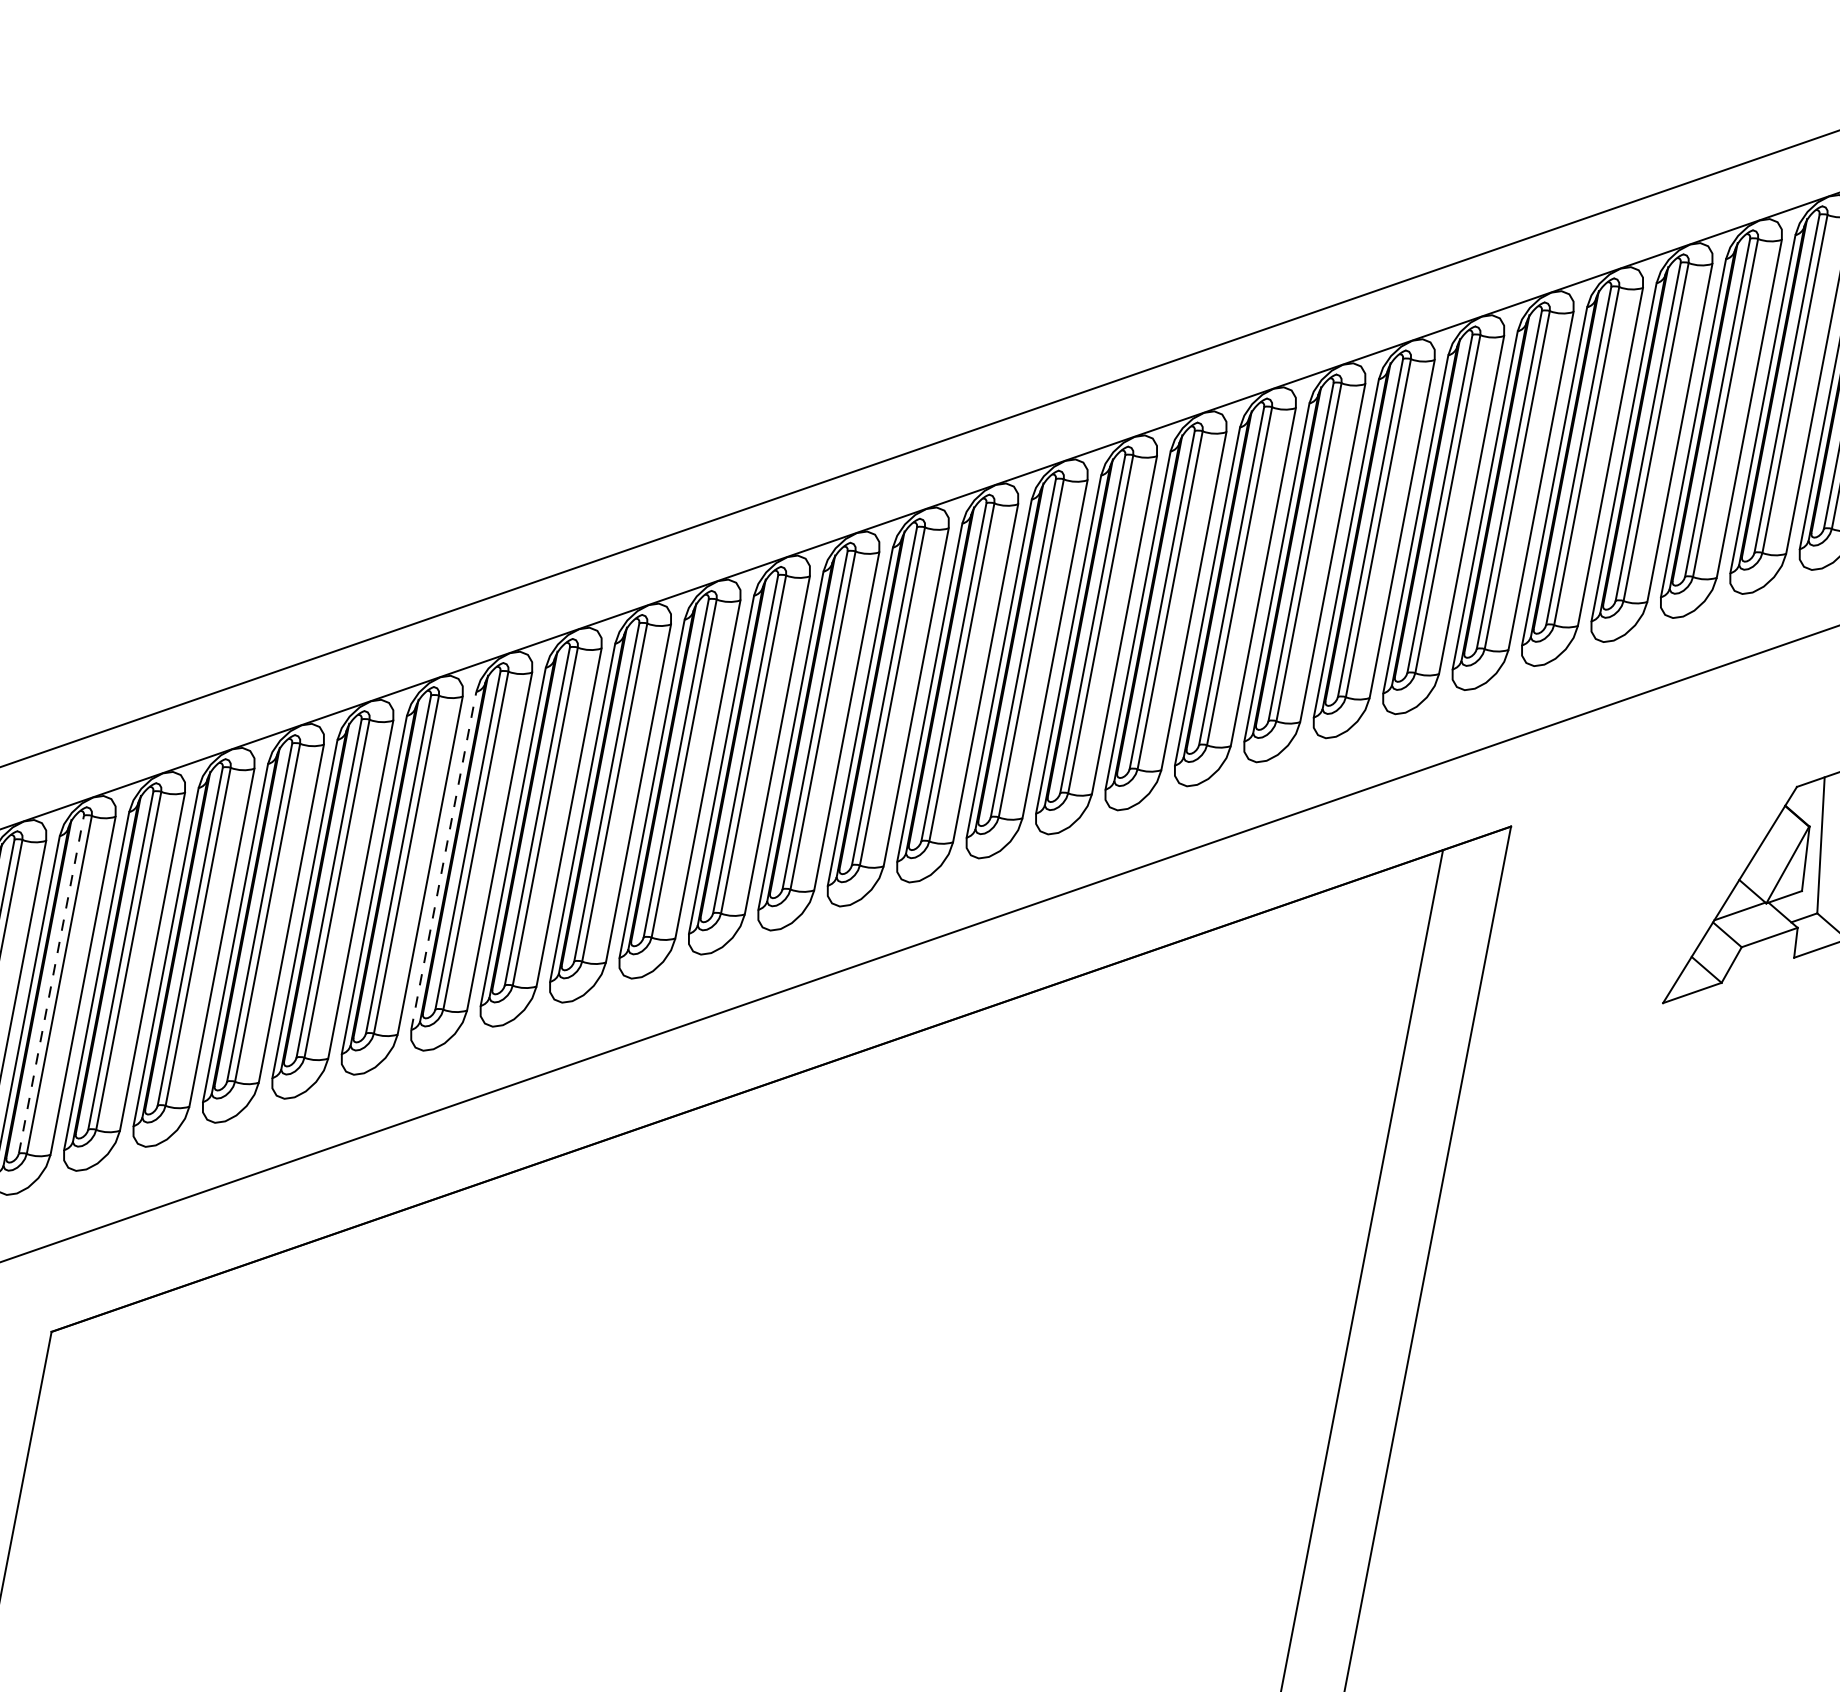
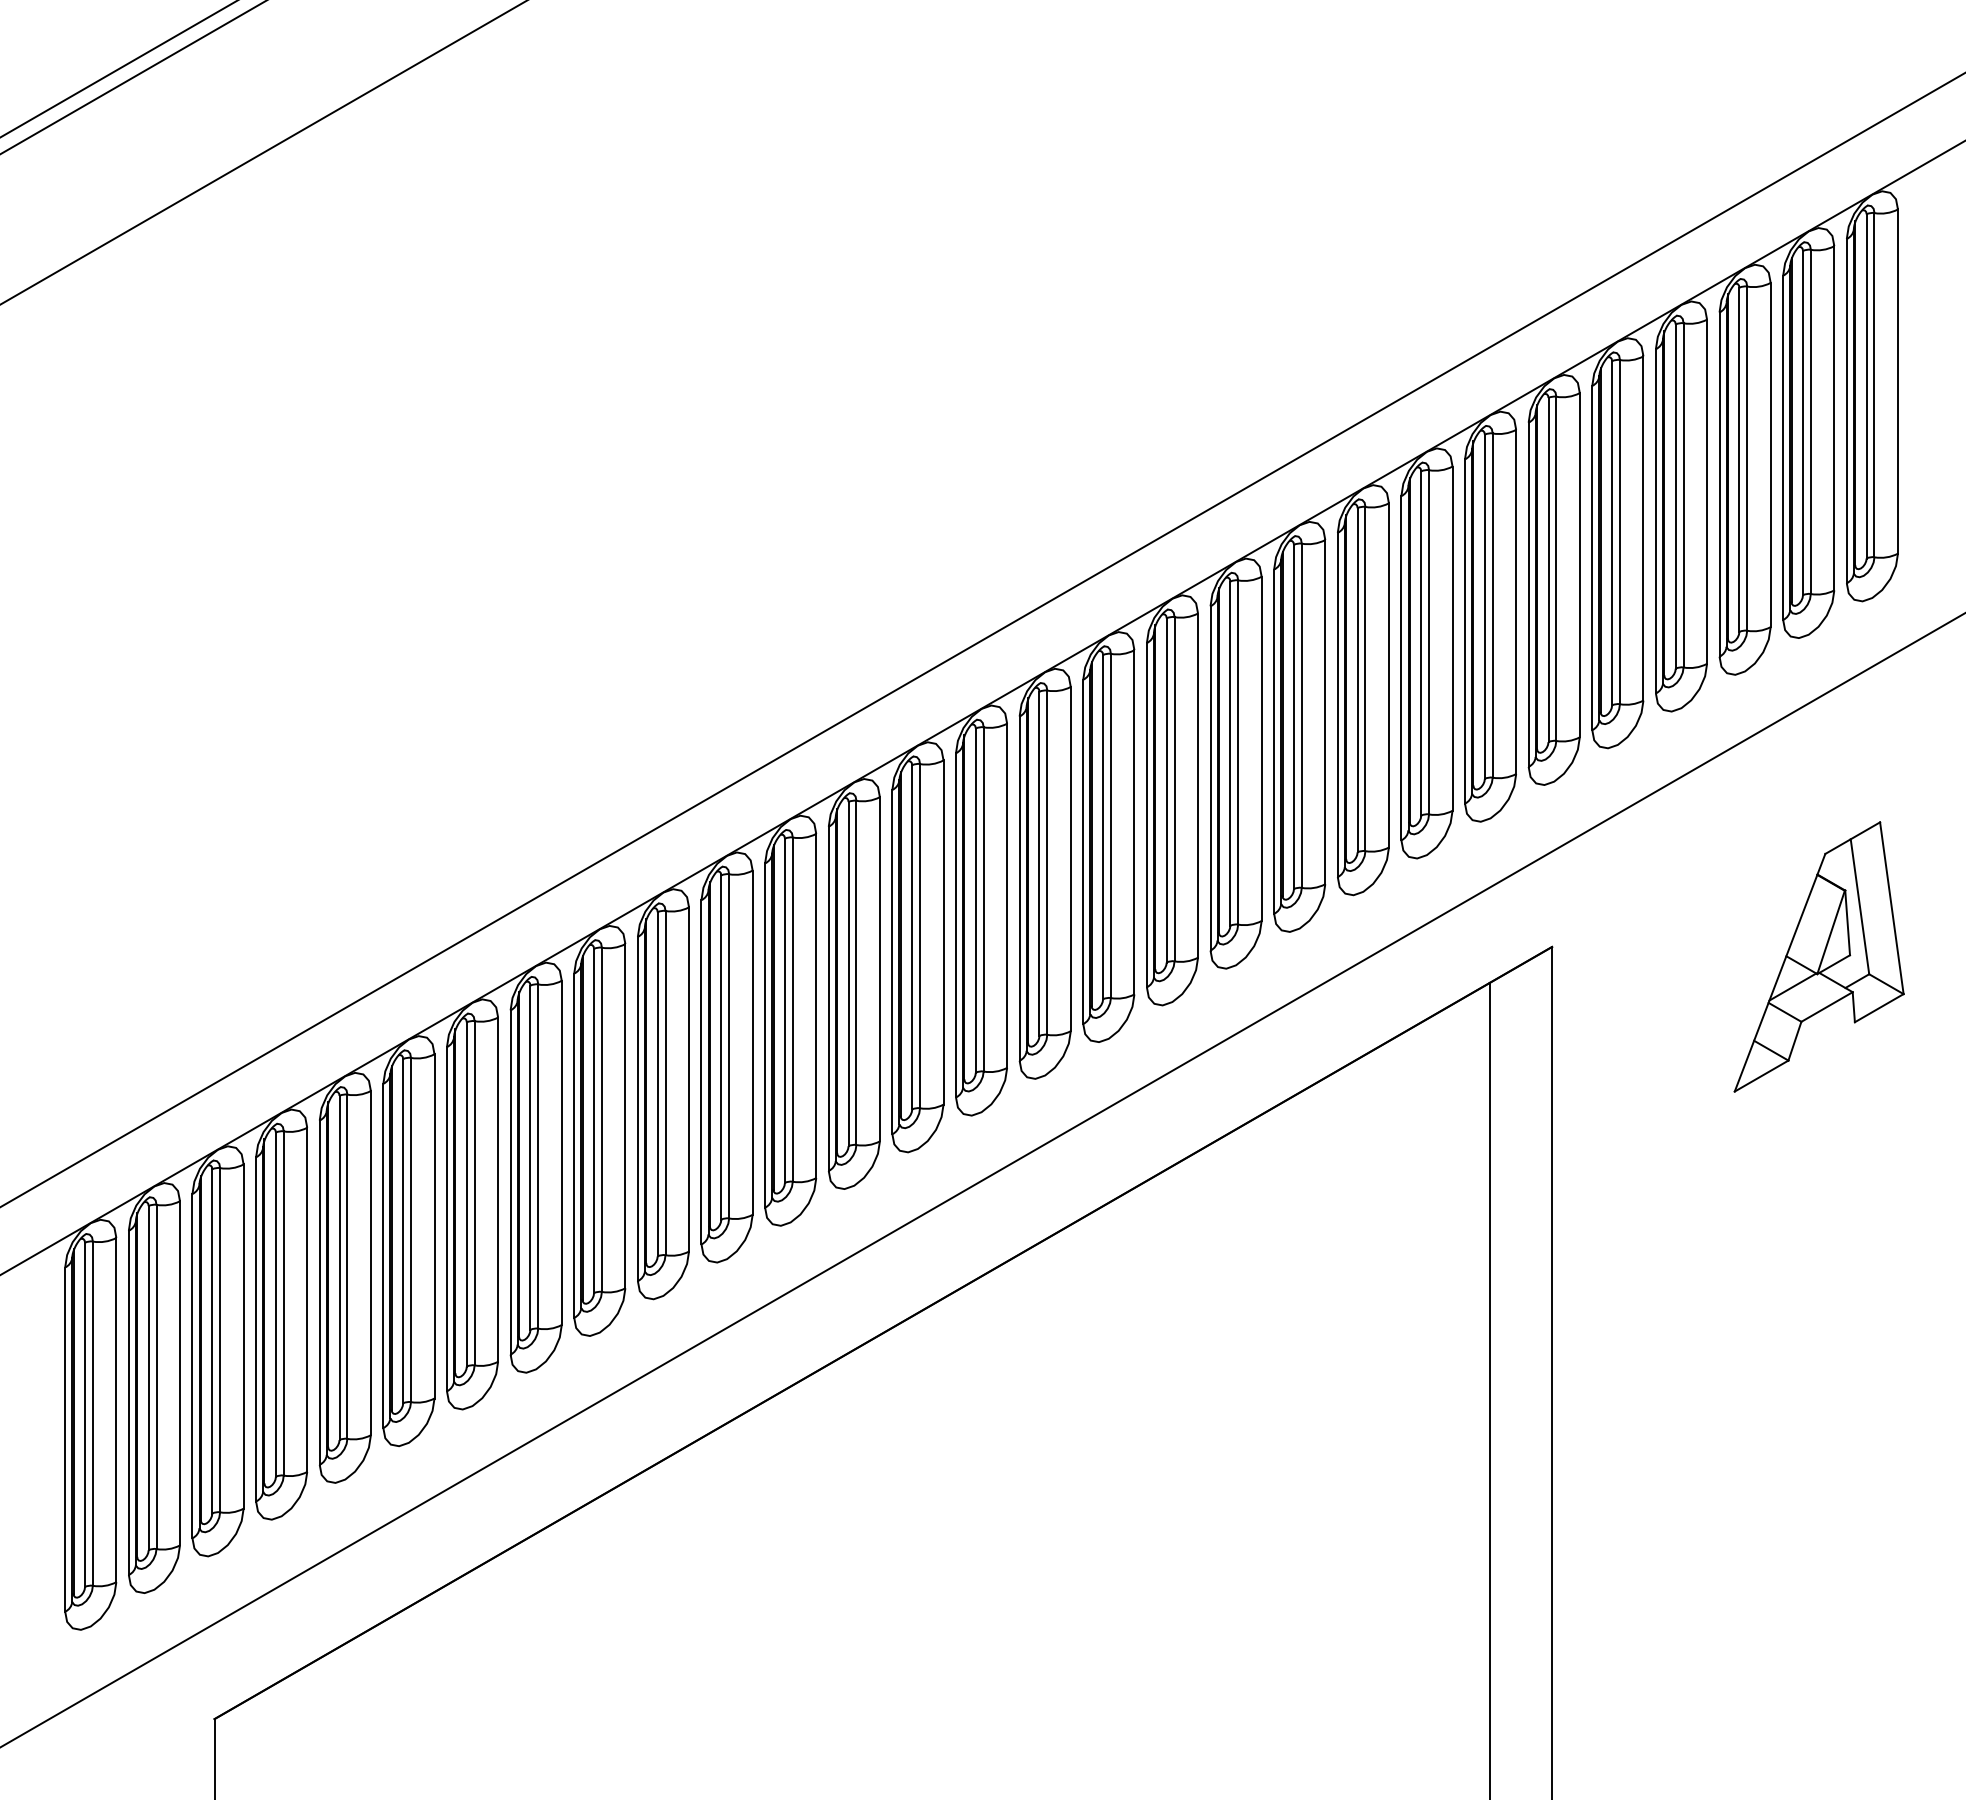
line: (443, 859) -> (510, 1181), dashed -> solid
line: (51, 983) -> (148, 1377), dashed -> solid

